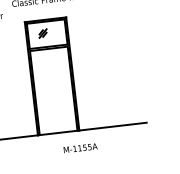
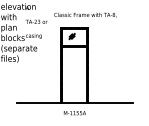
text: (79, 148) -> (74, 113), moved

